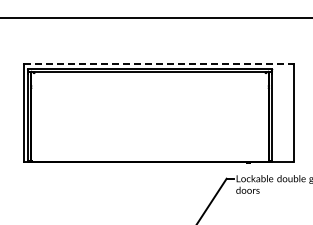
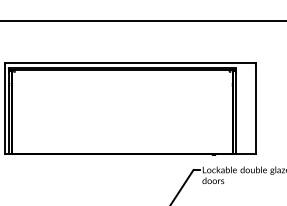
line: (158, 64) -> (130, 63), dashed -> solid

